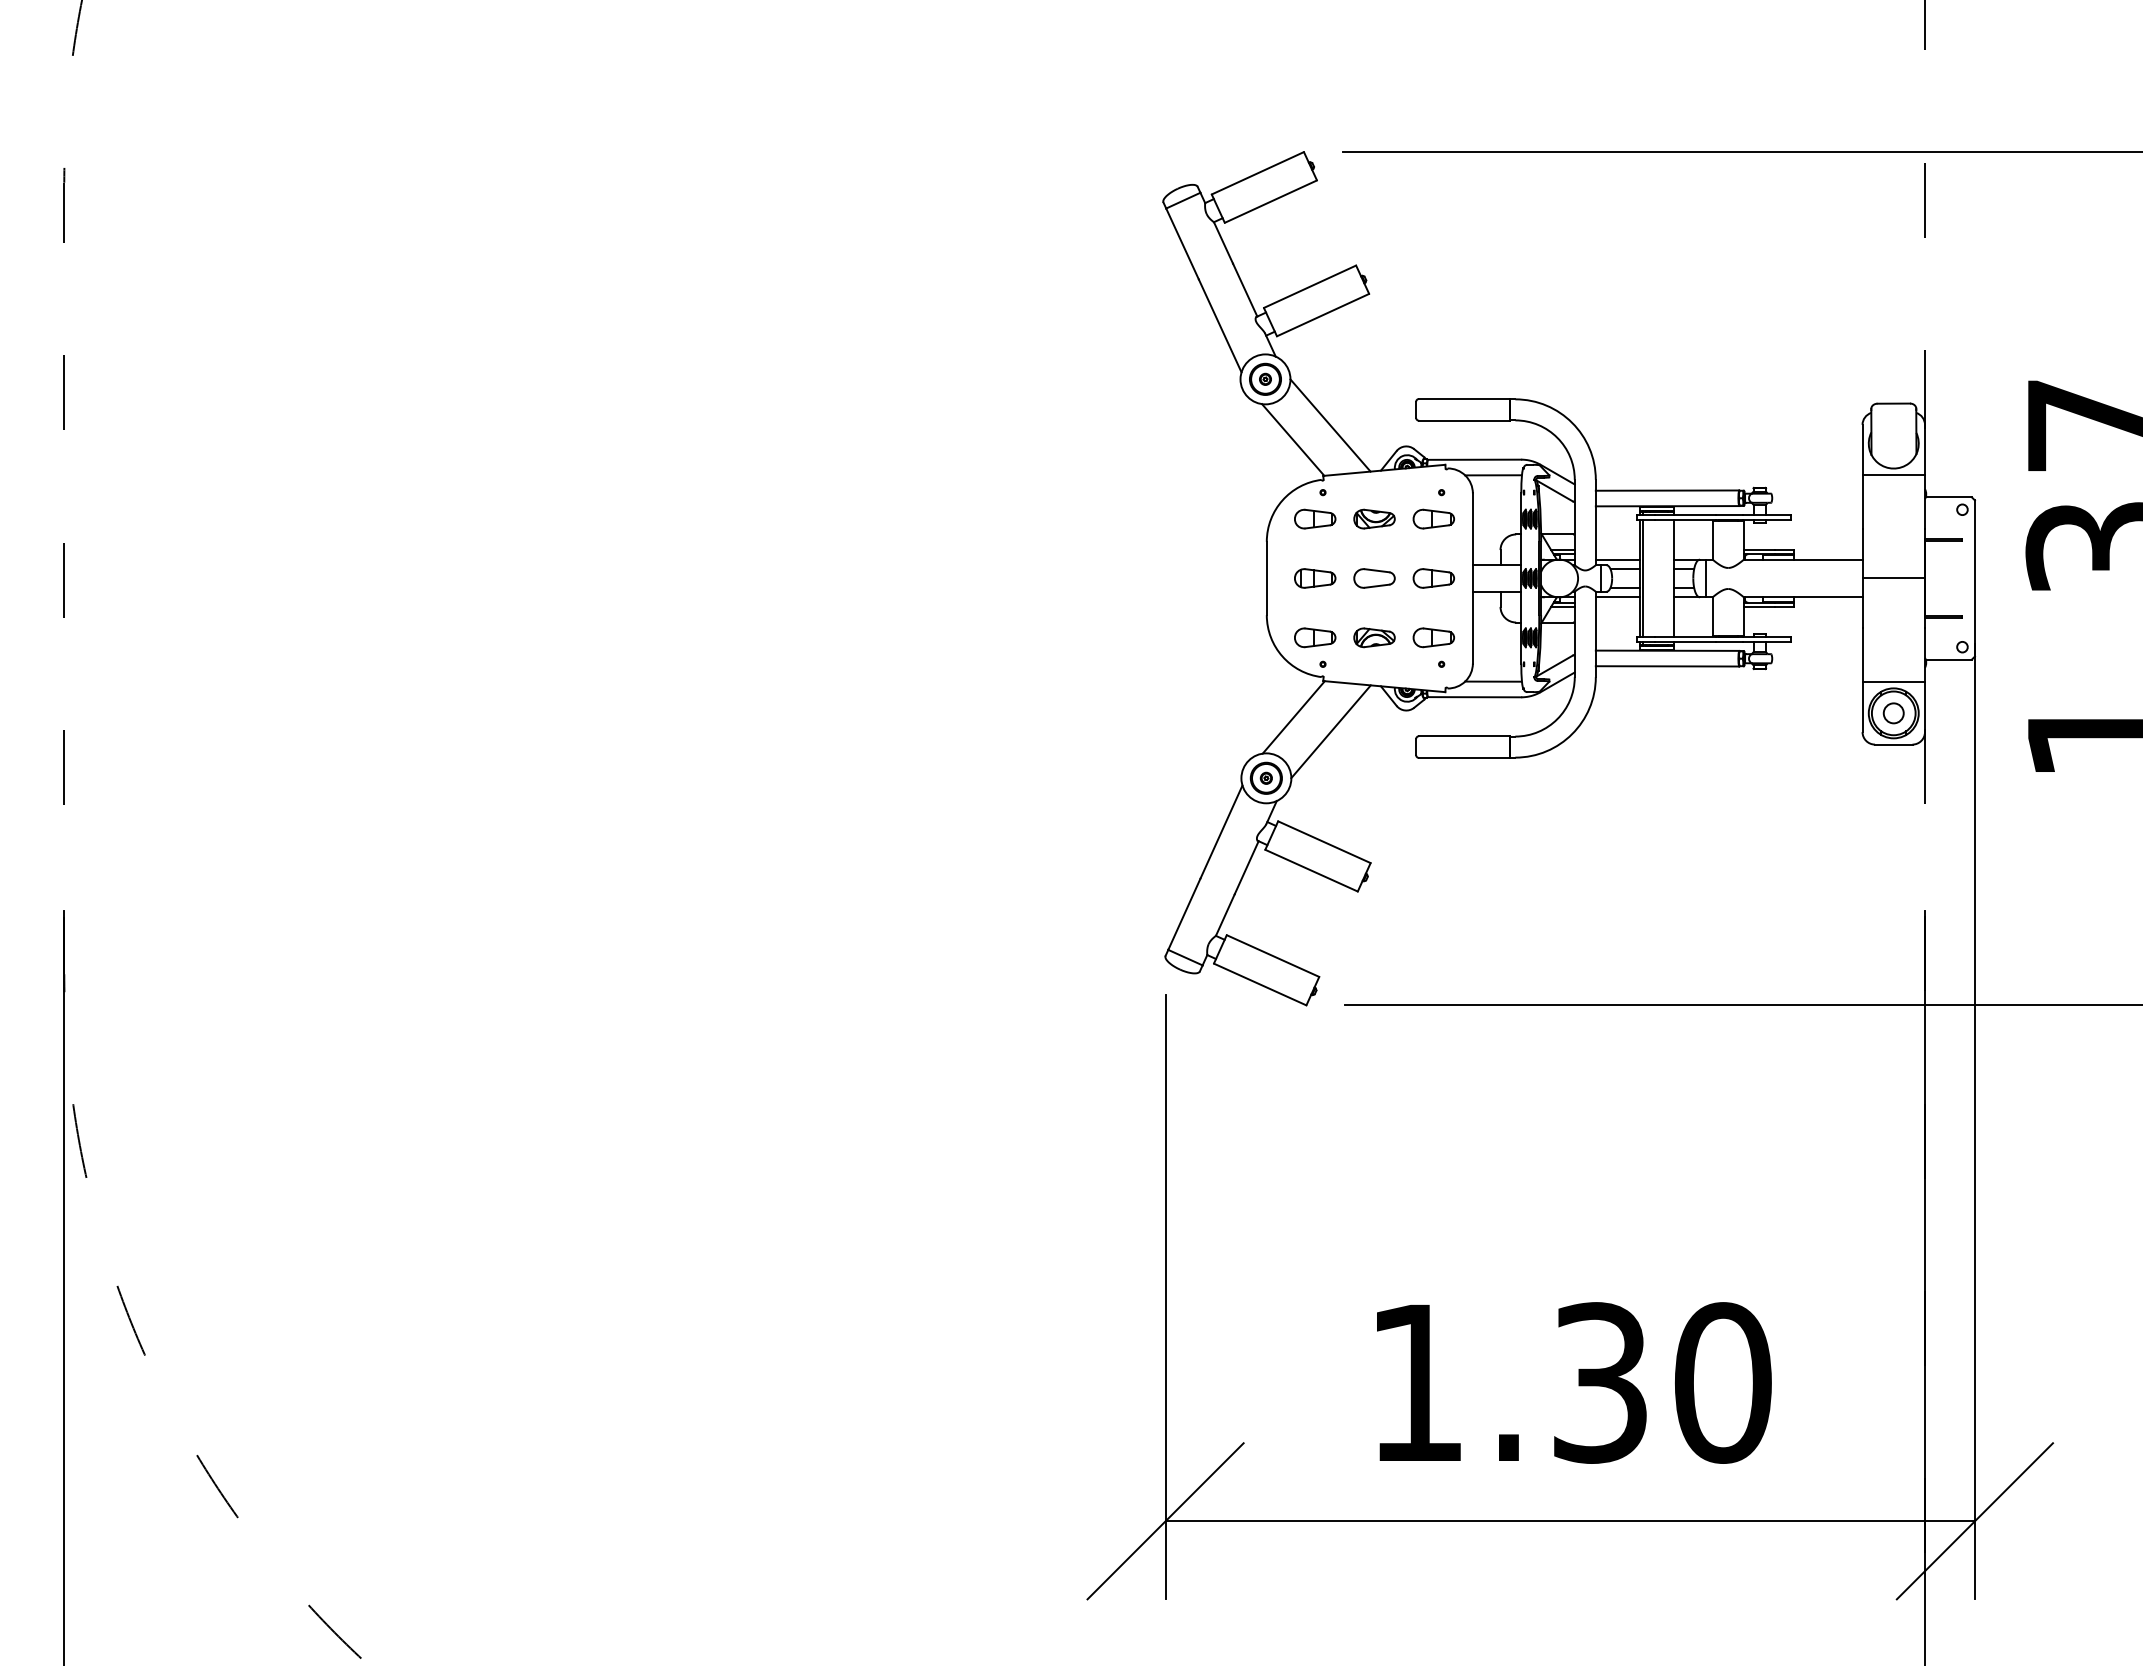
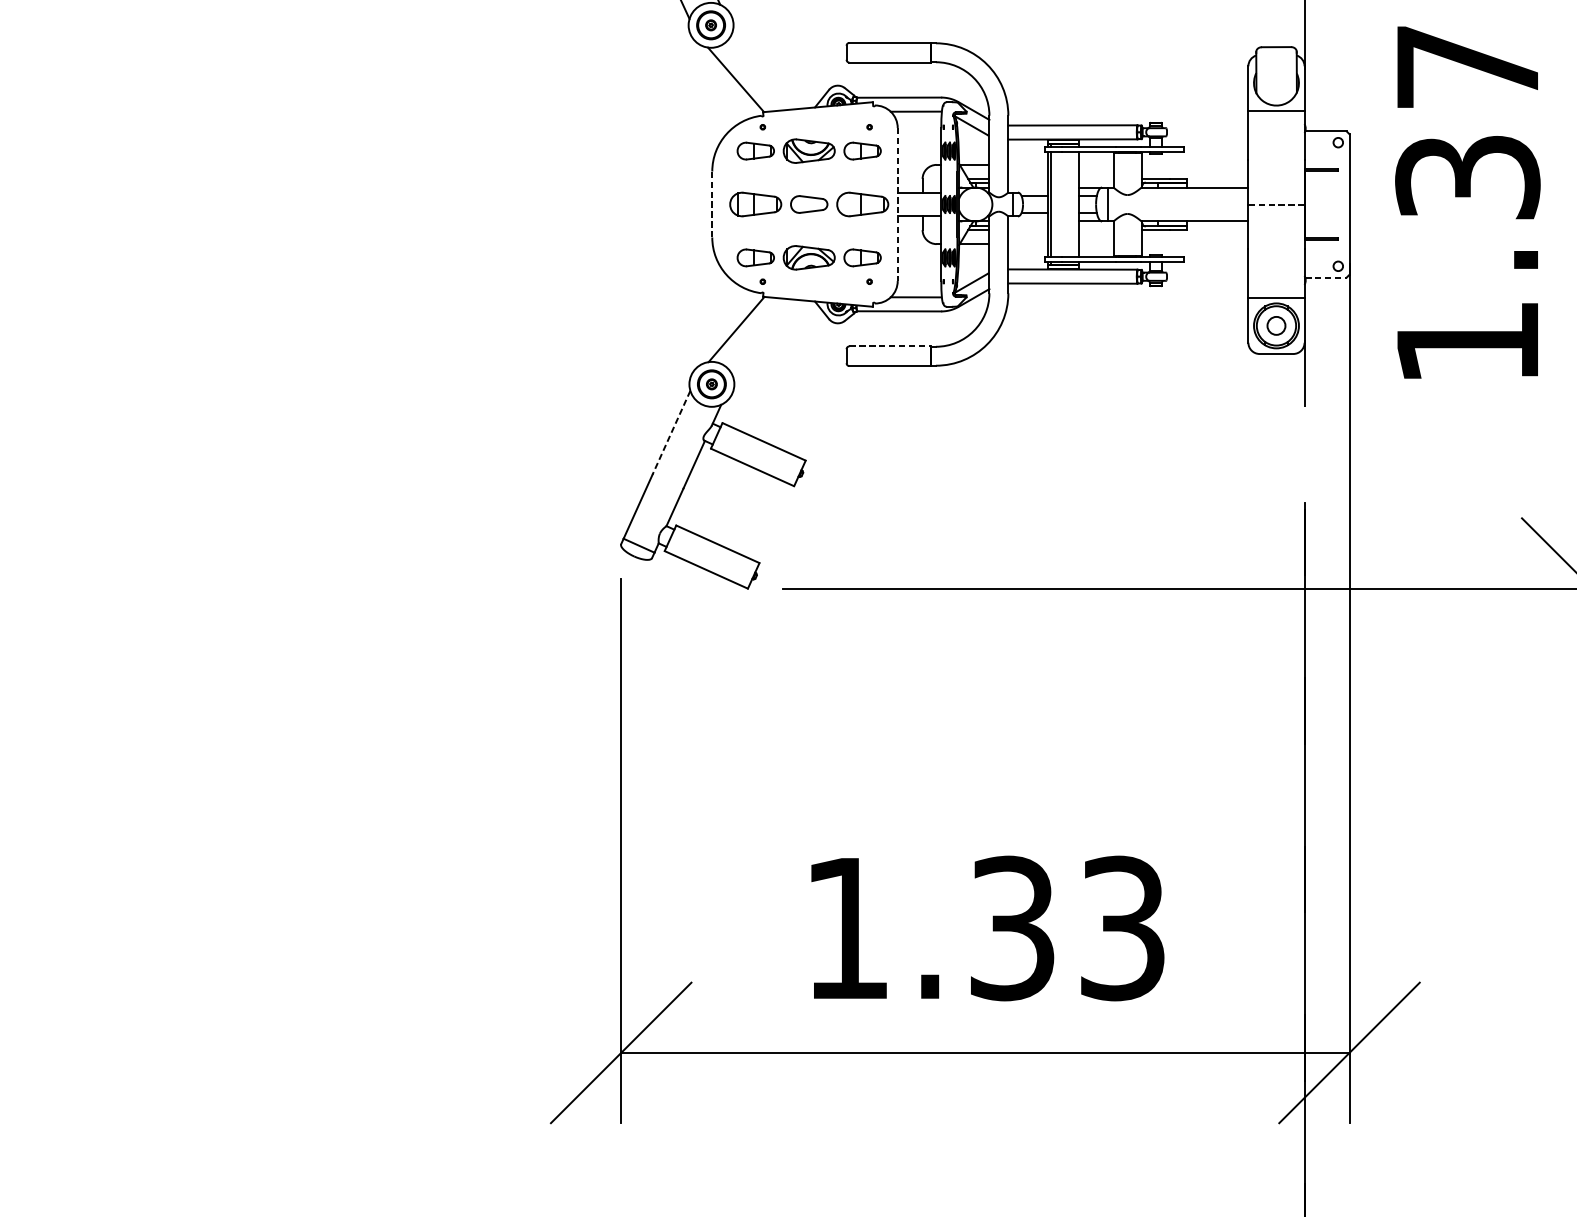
line: (1330, 425) -> (769, 66), removed
part: (1374, 518) -> (809, 150), size x1.4
line: (1617, 559) -> (1027, 187), removed
line: (1266, 578) -> (712, 204), solid -> dashed
part: (1315, 578) -> (756, 204), size x1.4
part: (1433, 578) -> (862, 204), size x1.4
line: (1472, 578) -> (897, 204), solid -> dashed
line: (1893, 578) -> (1276, 204), solid -> dashed
line: (1617, 597) -> (1027, 221), removed
part: (1374, 637) -> (809, 257), size x1.4
line: (1949, 659) -> (1326, 277), solid -> dashed
line: (1330, 731) -> (769, 342), removed
line: (1464, 736) -> (890, 346), solid -> dashed
line: (1221, 832) -> (671, 433), solid -> dashed
text: (1723, 1382) -> (1123, 928), 1.30 -> 1.33

